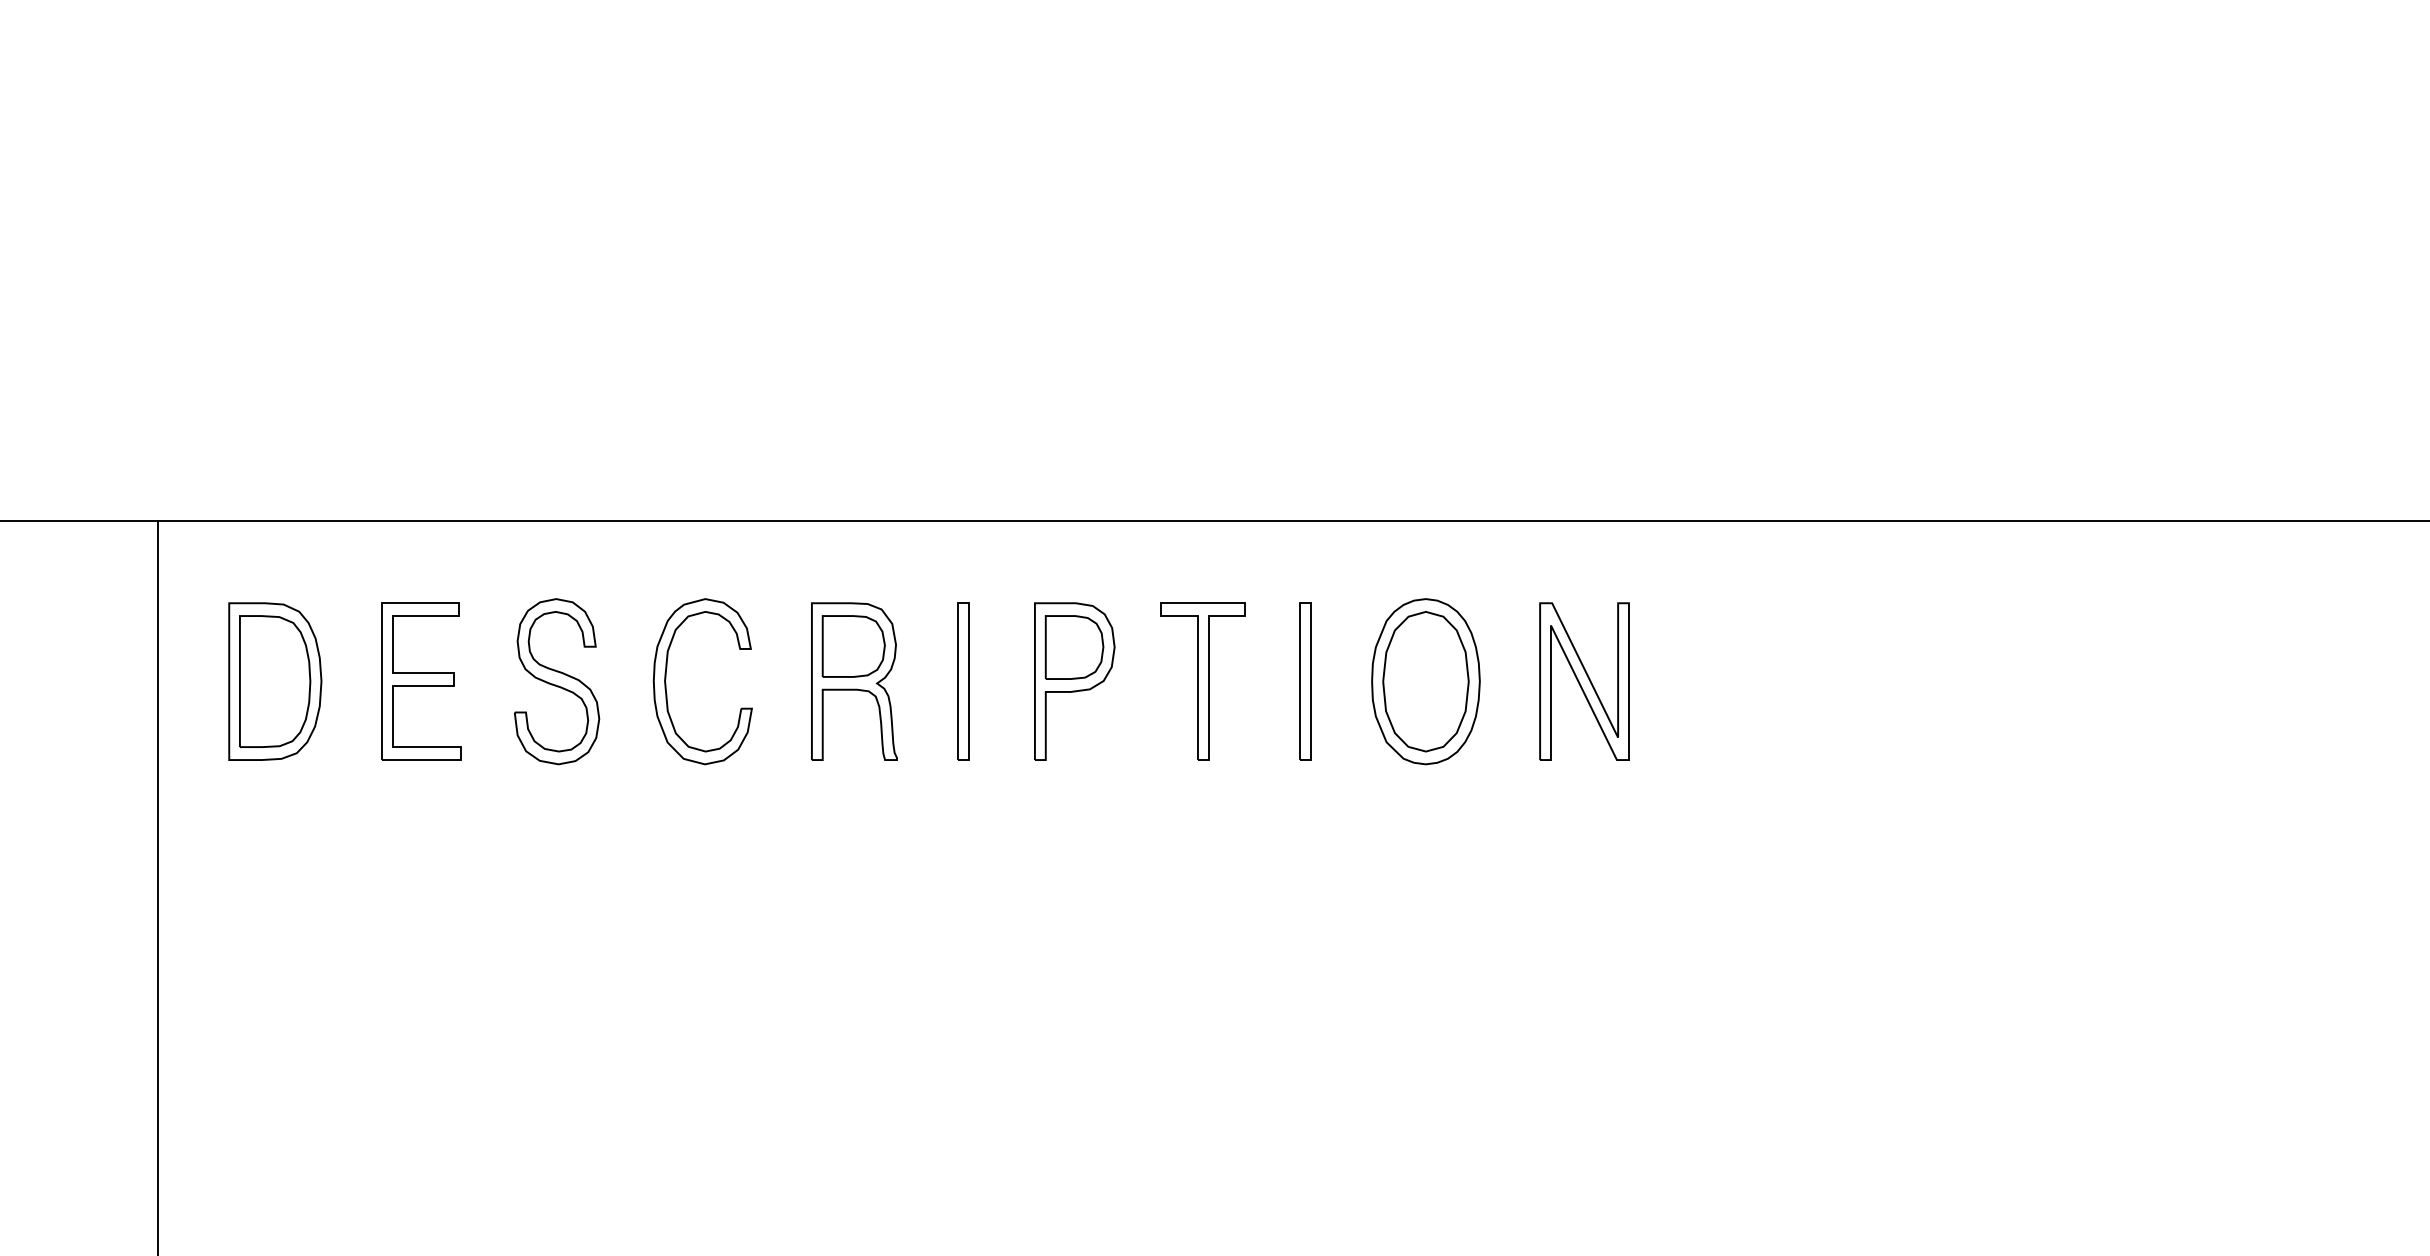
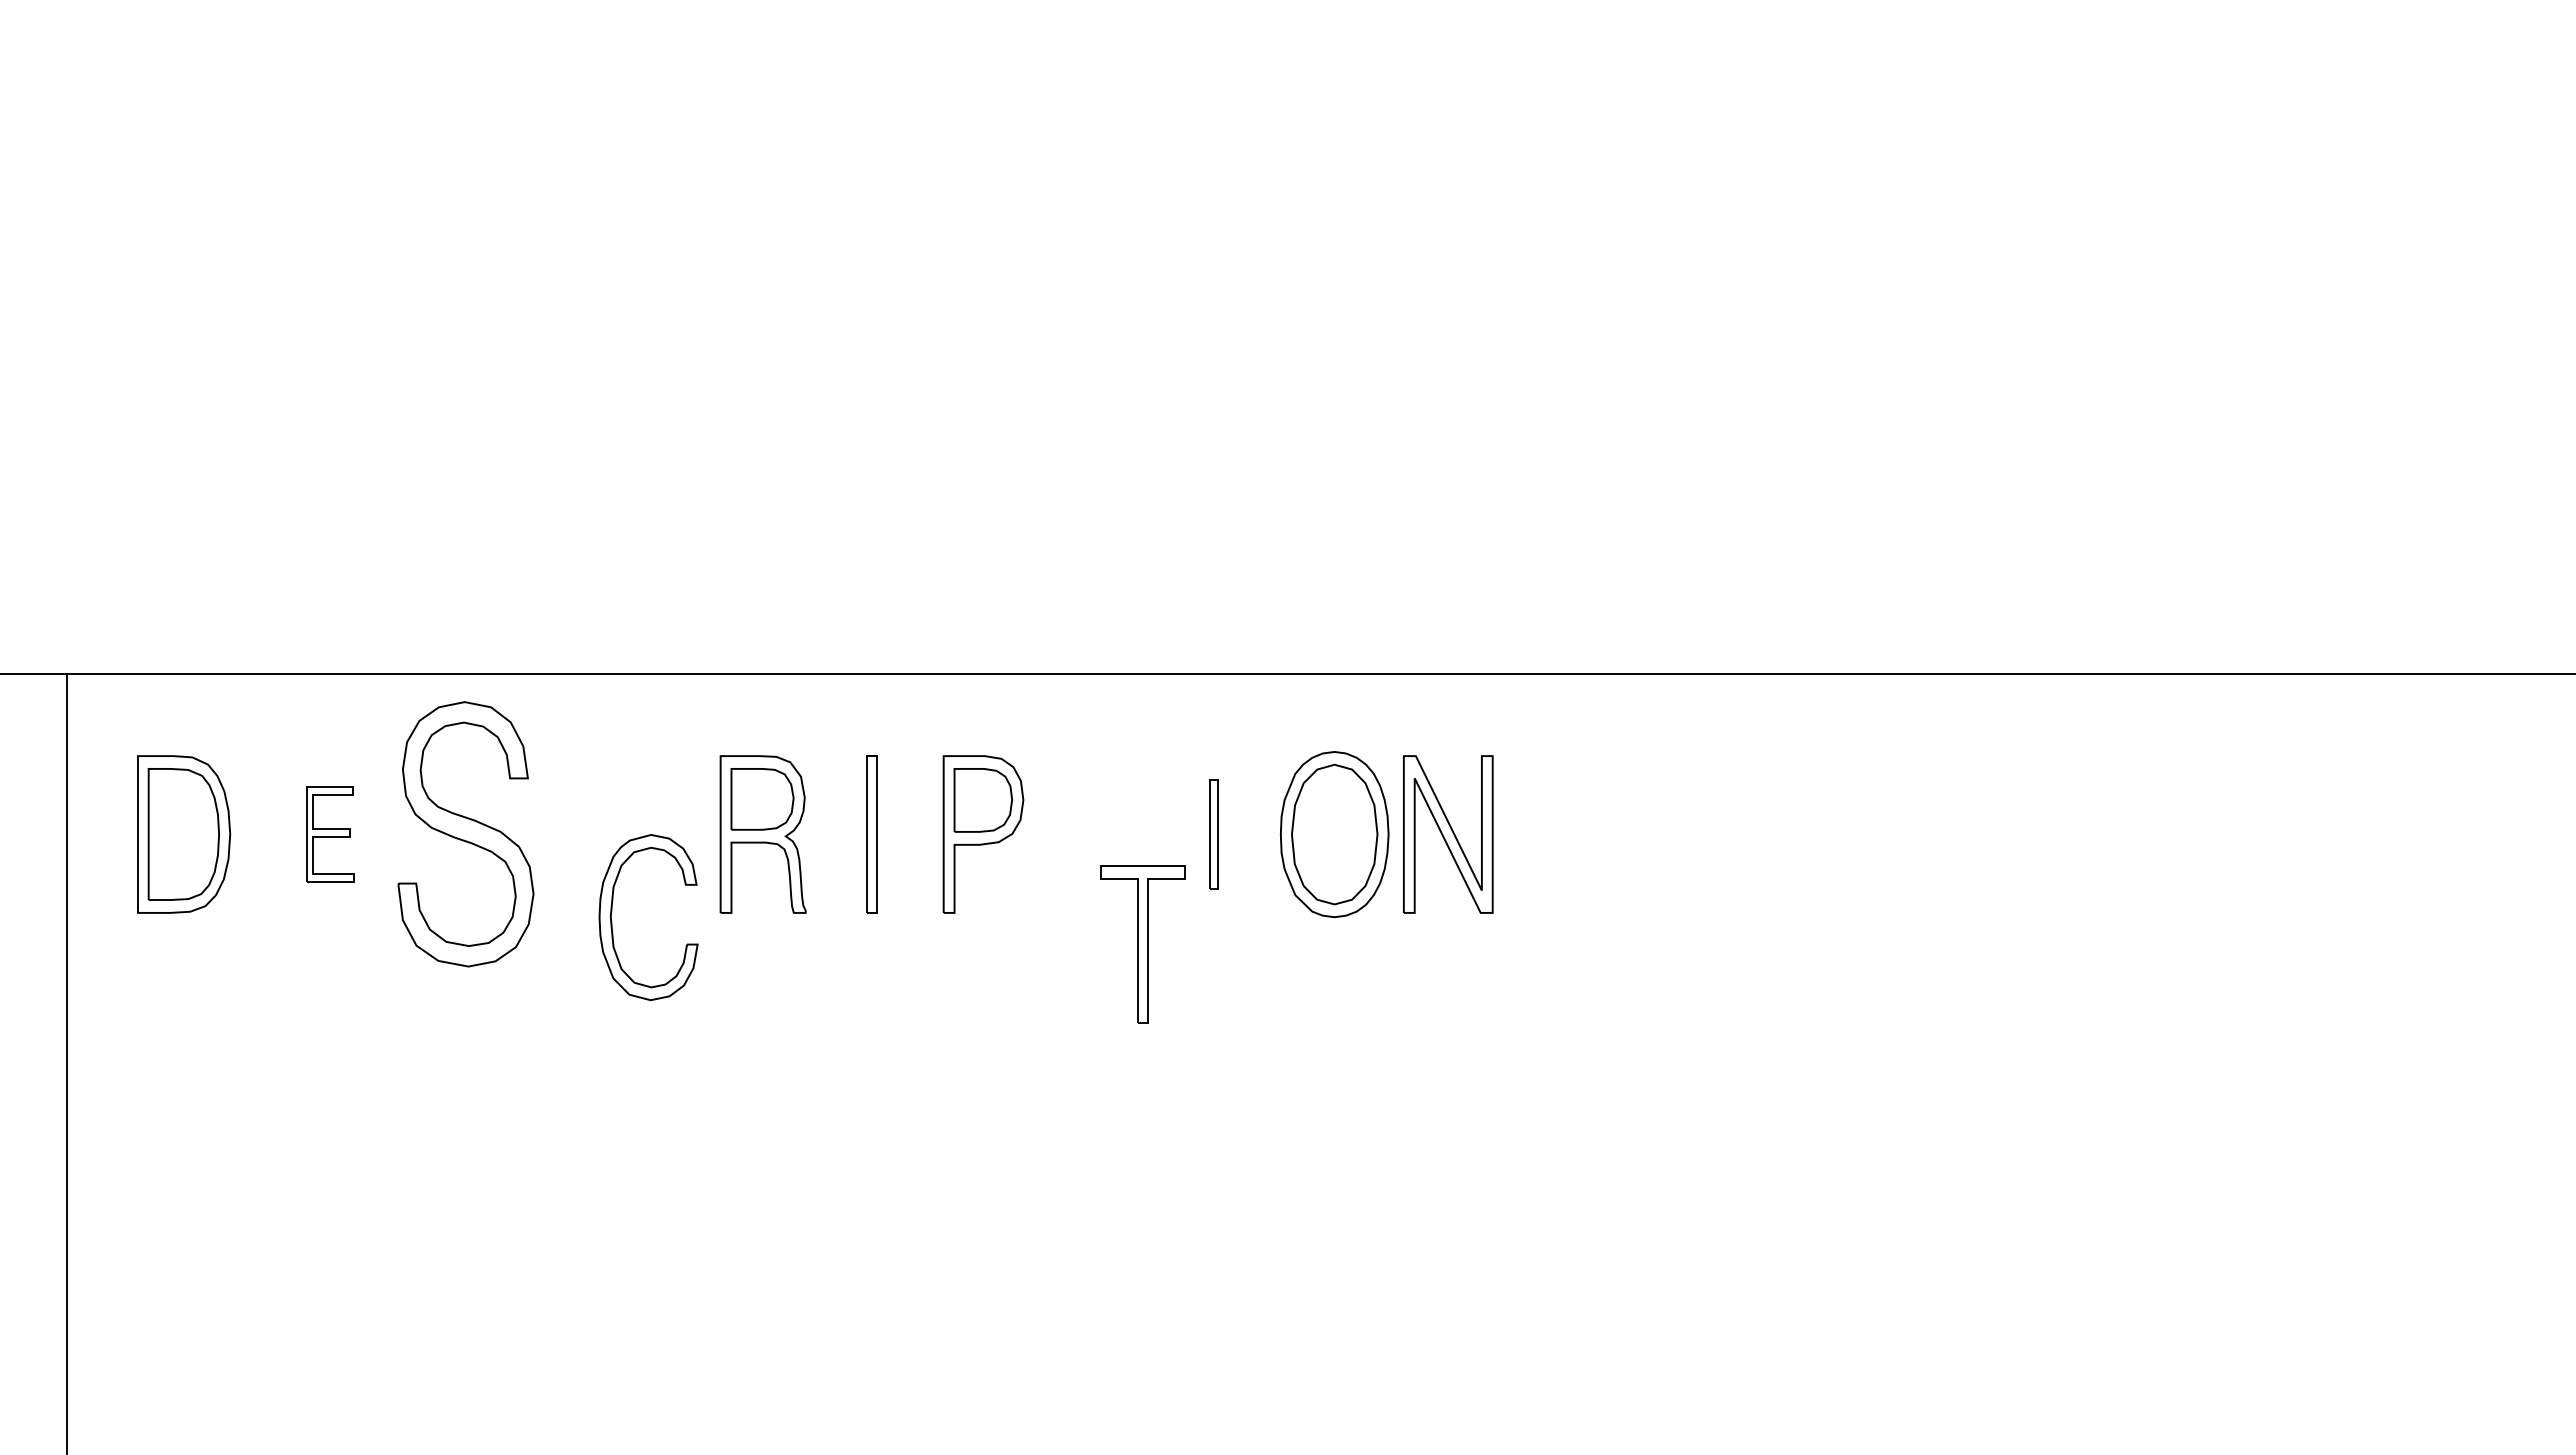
part: (421, 681) -> (330, 834), size x0.6
part: (556, 681) -> (465, 834), size x1.6
part: (1202, 681) -> (1142, 944), moved
part: (1305, 681) -> (1214, 834), size x0.7
part: (1584, 681) -> (1448, 834), moved
part: (666, 685) -> (612, 921), moved

